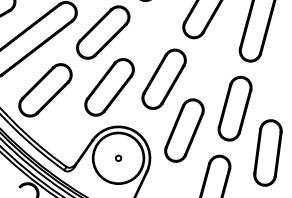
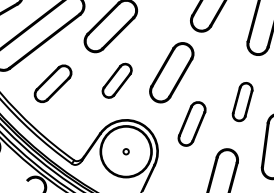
part: (109, 87) -> (117, 80), size x0.6
part: (45, 90) -> (53, 83), size x0.7
part: (234, 108) -> (242, 101), size x0.6
part: (184, 130) -> (192, 123), size x0.7

